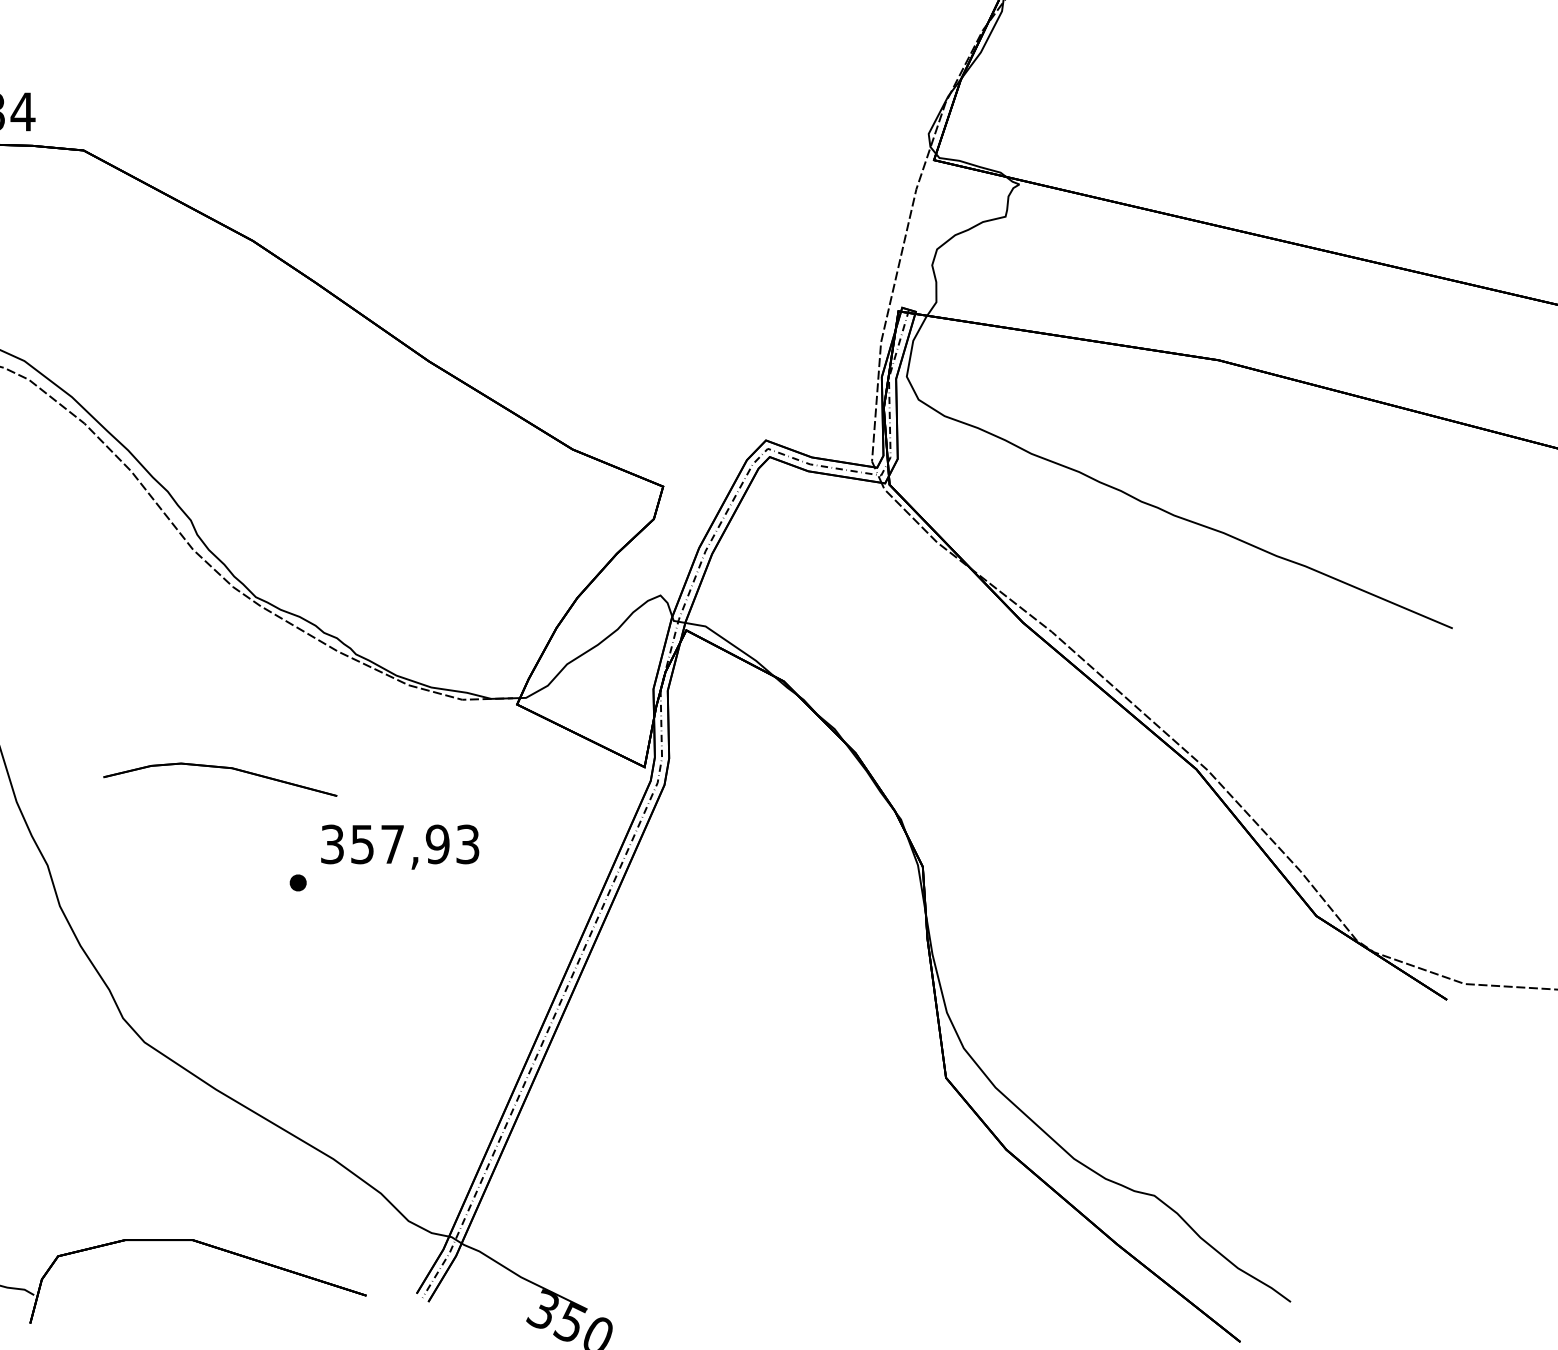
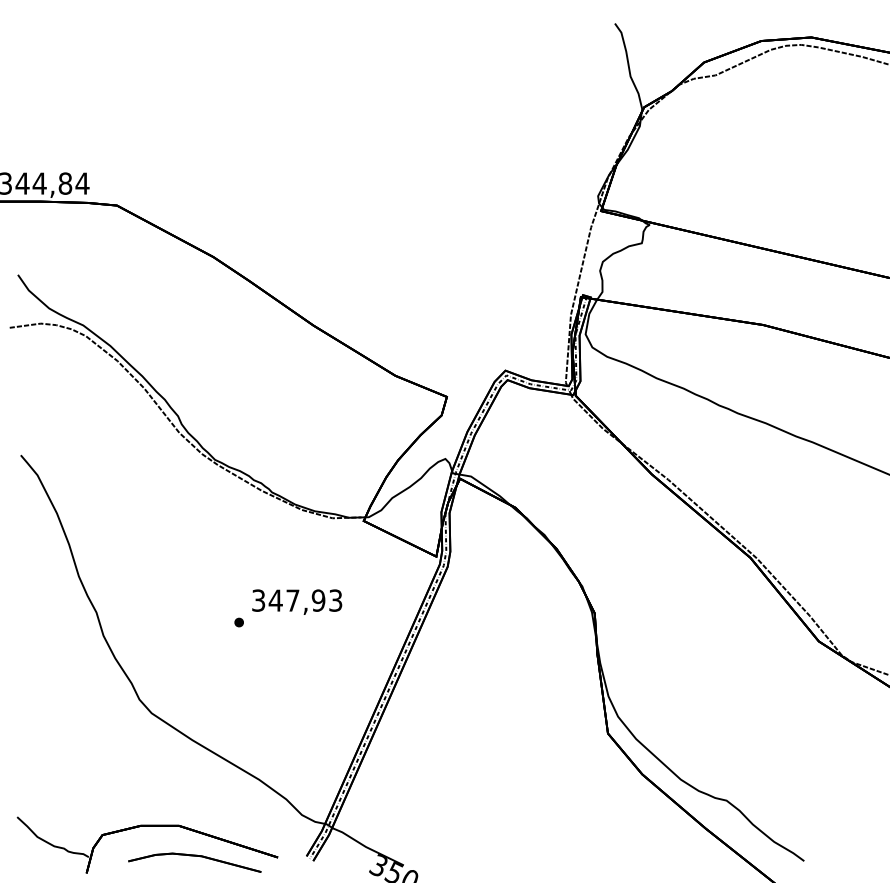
part: (219, 779) -> (194, 862), moved
text: (362, 844) -> (275, 600), 357,93 -> 347,93

